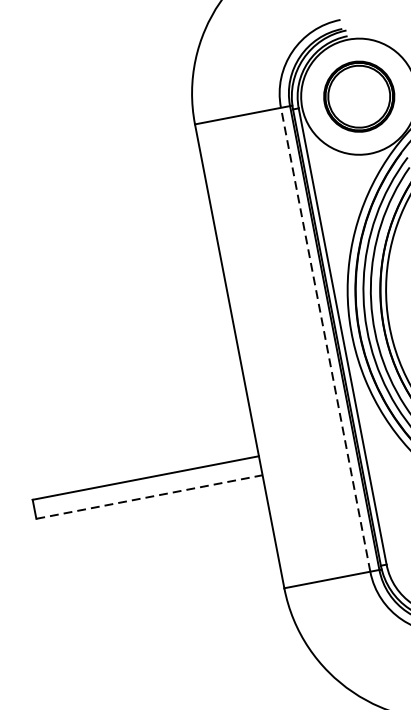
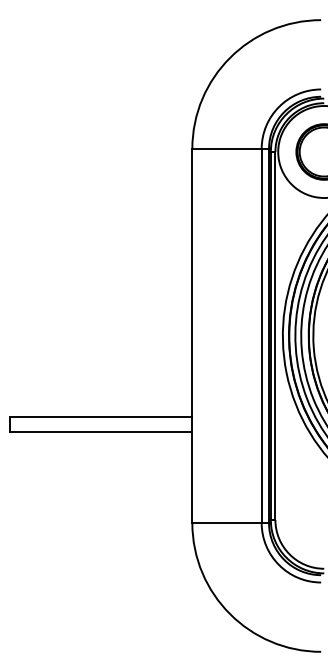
line: (325, 339) -> (261, 335), dashed -> solid
line: (149, 496) -> (101, 431), dashed -> solid

